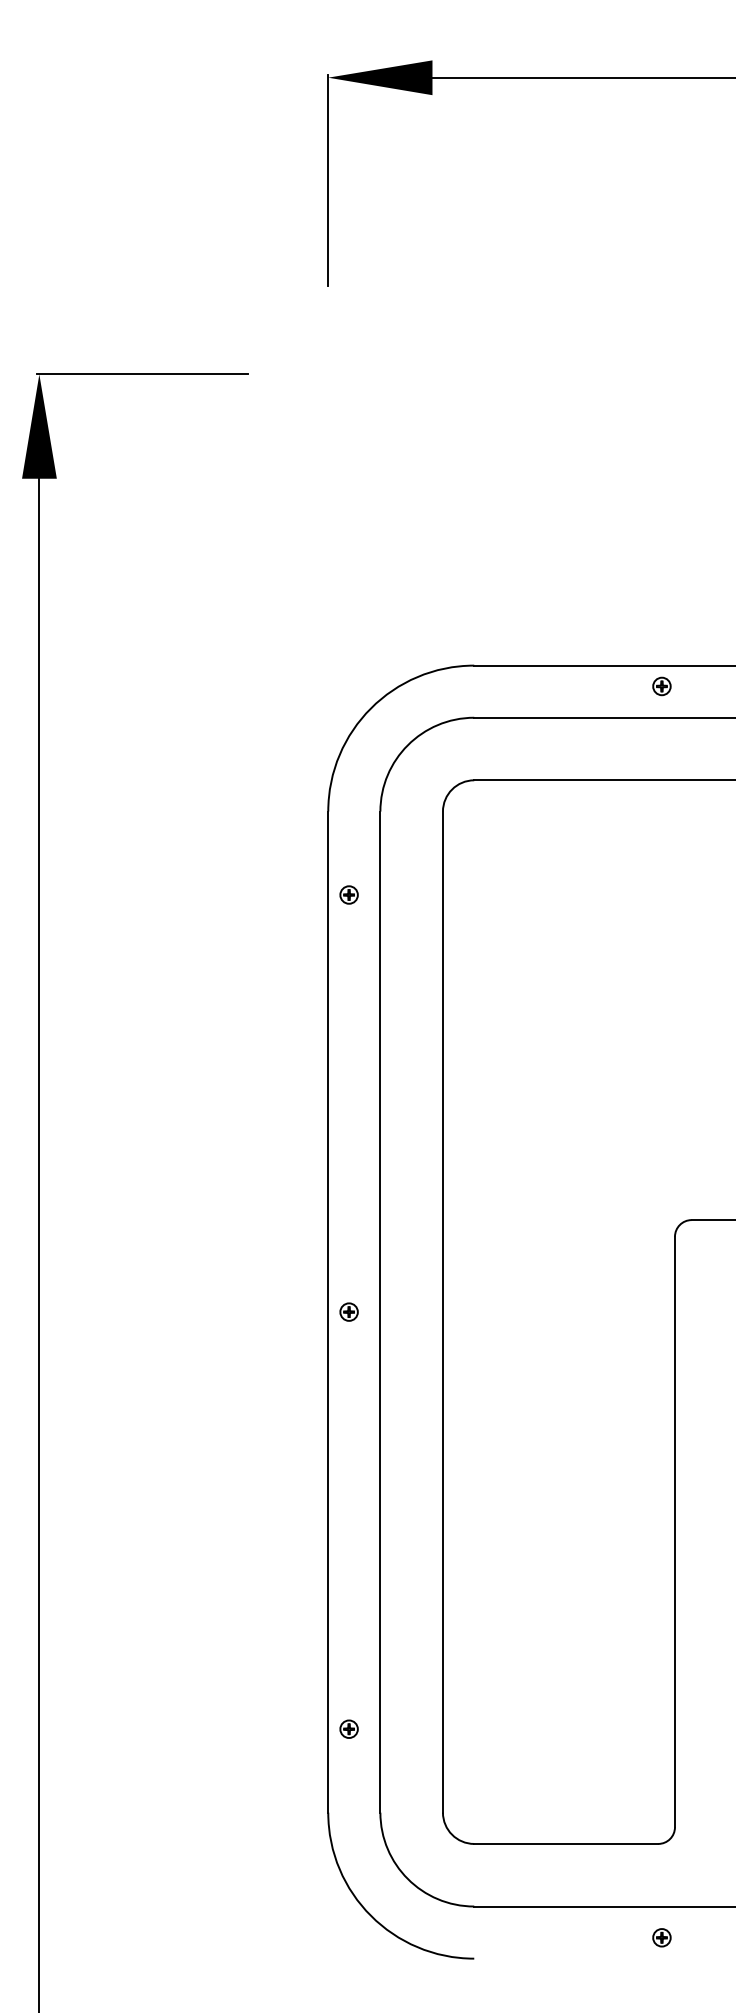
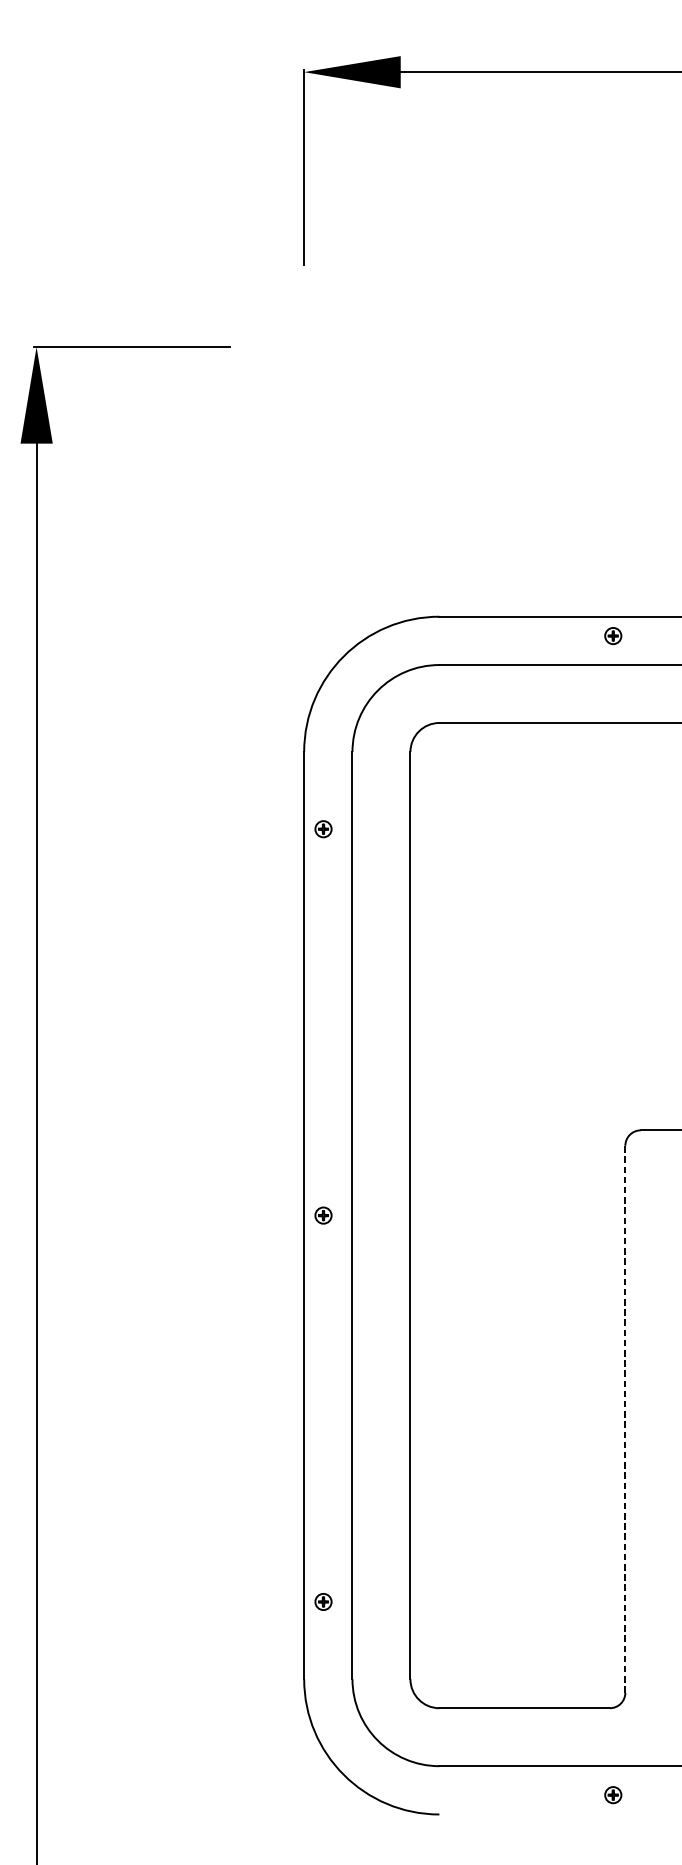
line: (674, 1531) -> (624, 1418), solid -> dashed

